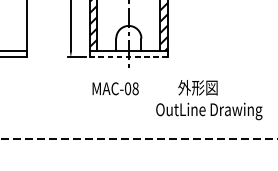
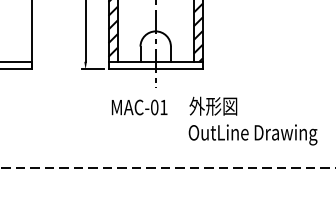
line: (128, 57) -> (155, 69), dashed -> solid
text: (198, 87) -> (213, 105), moved
text: (135, 88) -> (163, 107), MAC-08 -> MAC-01

